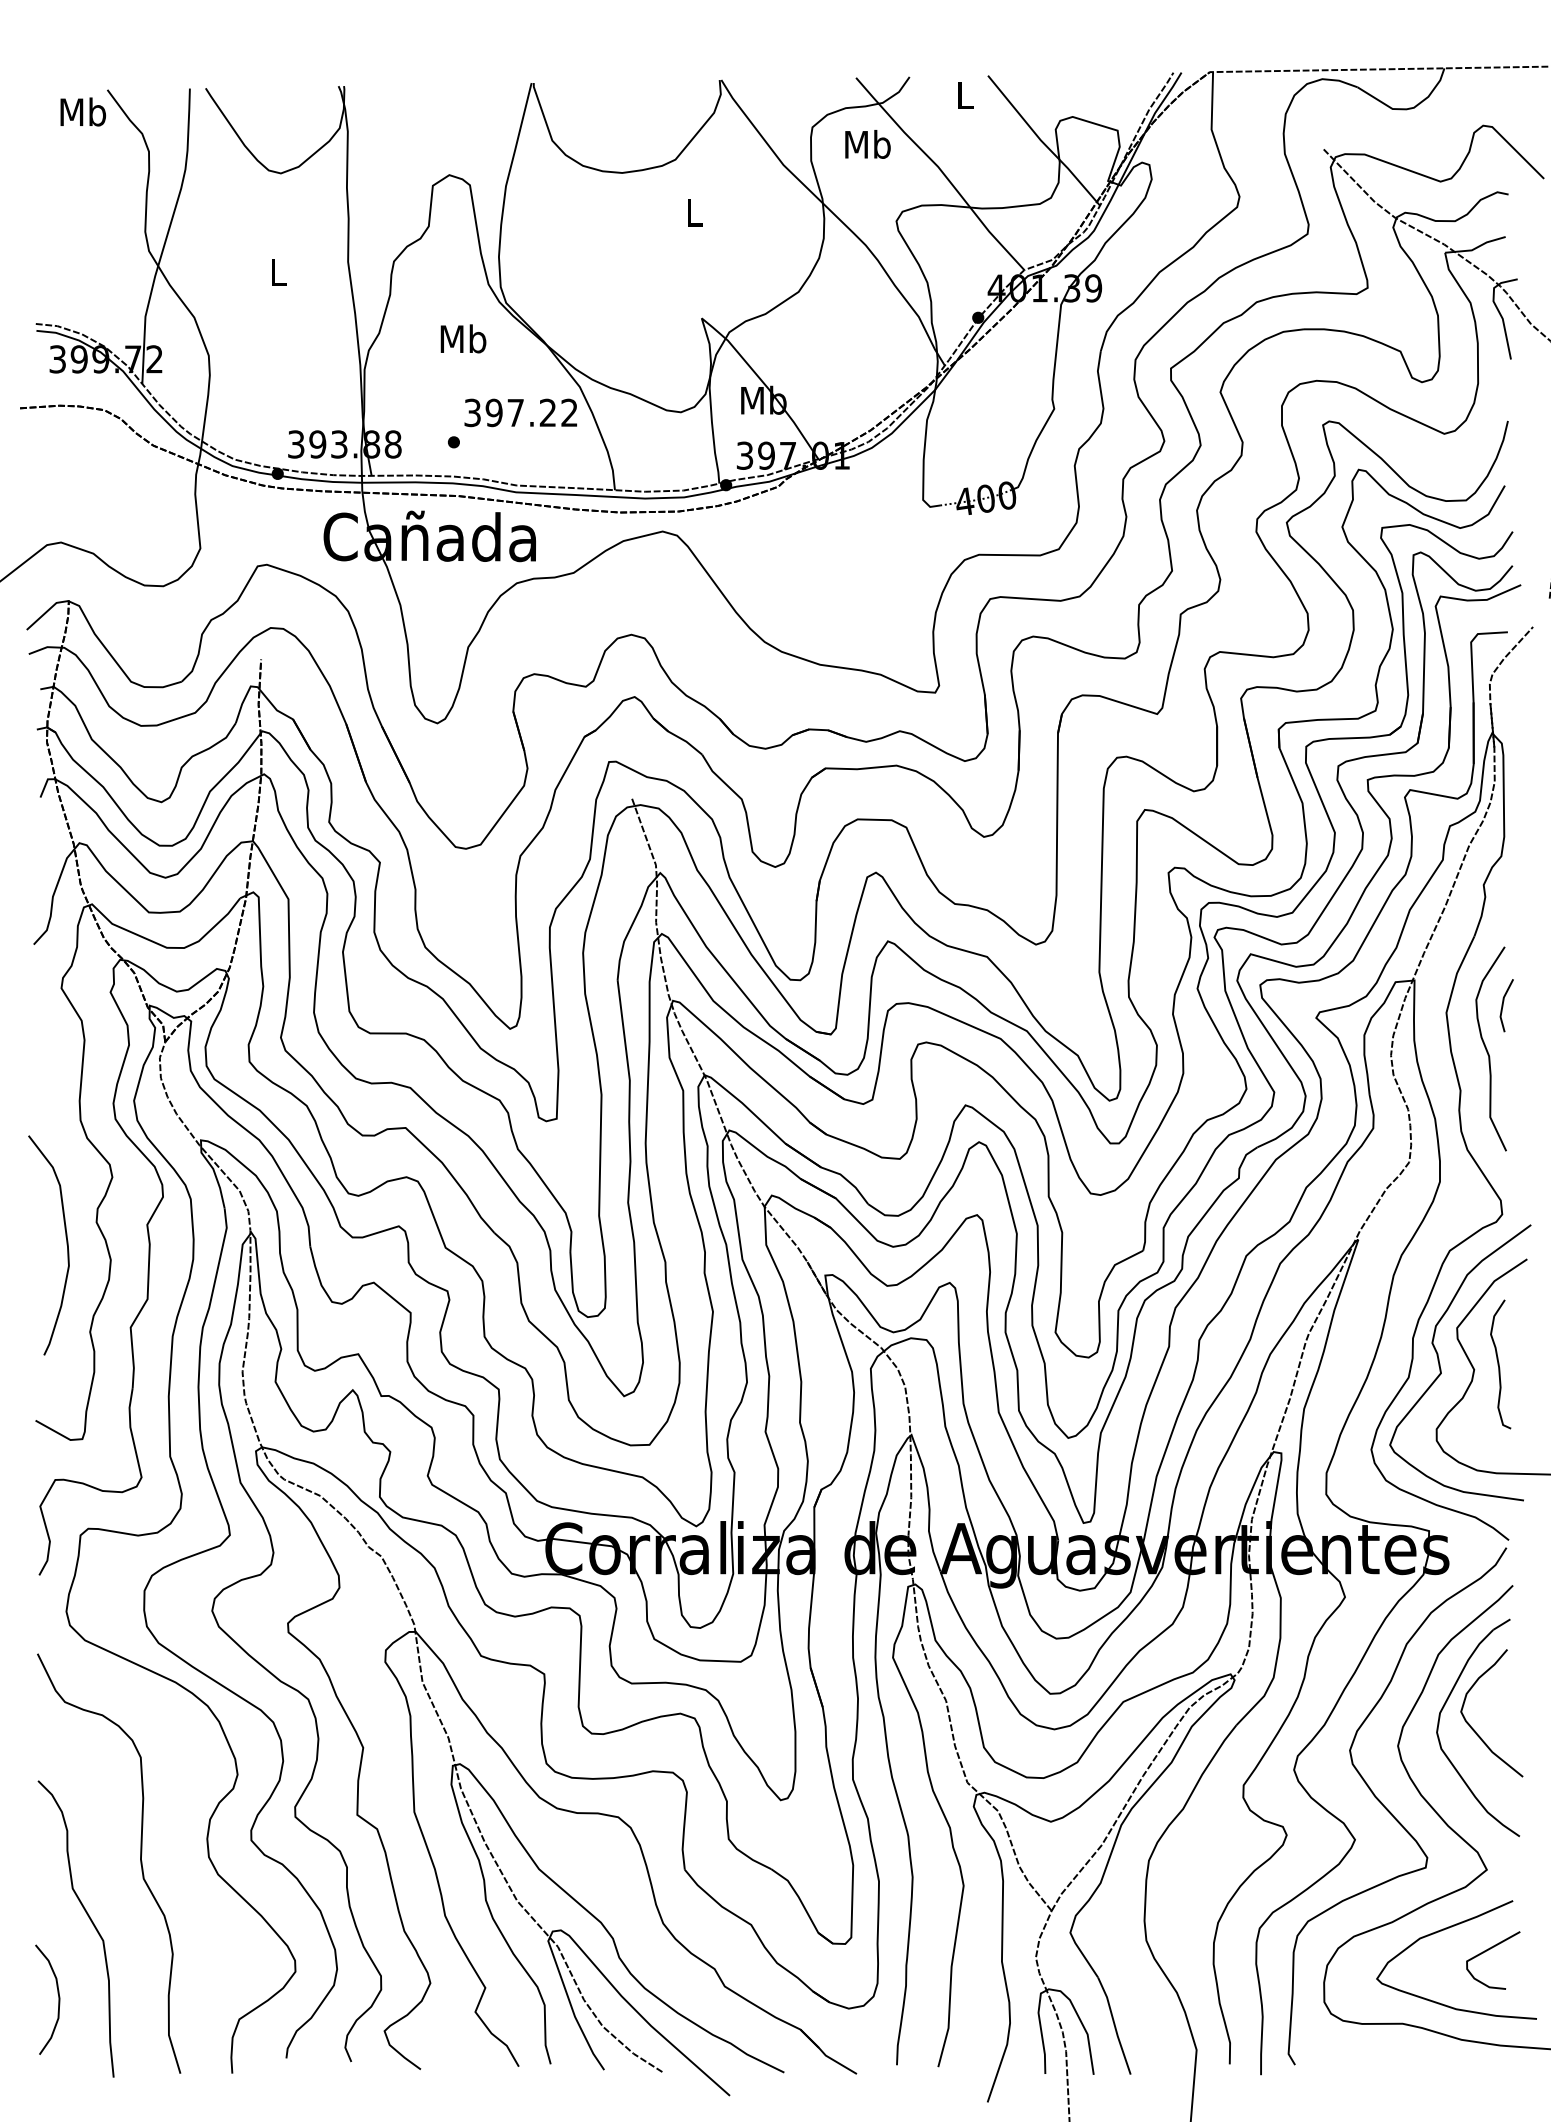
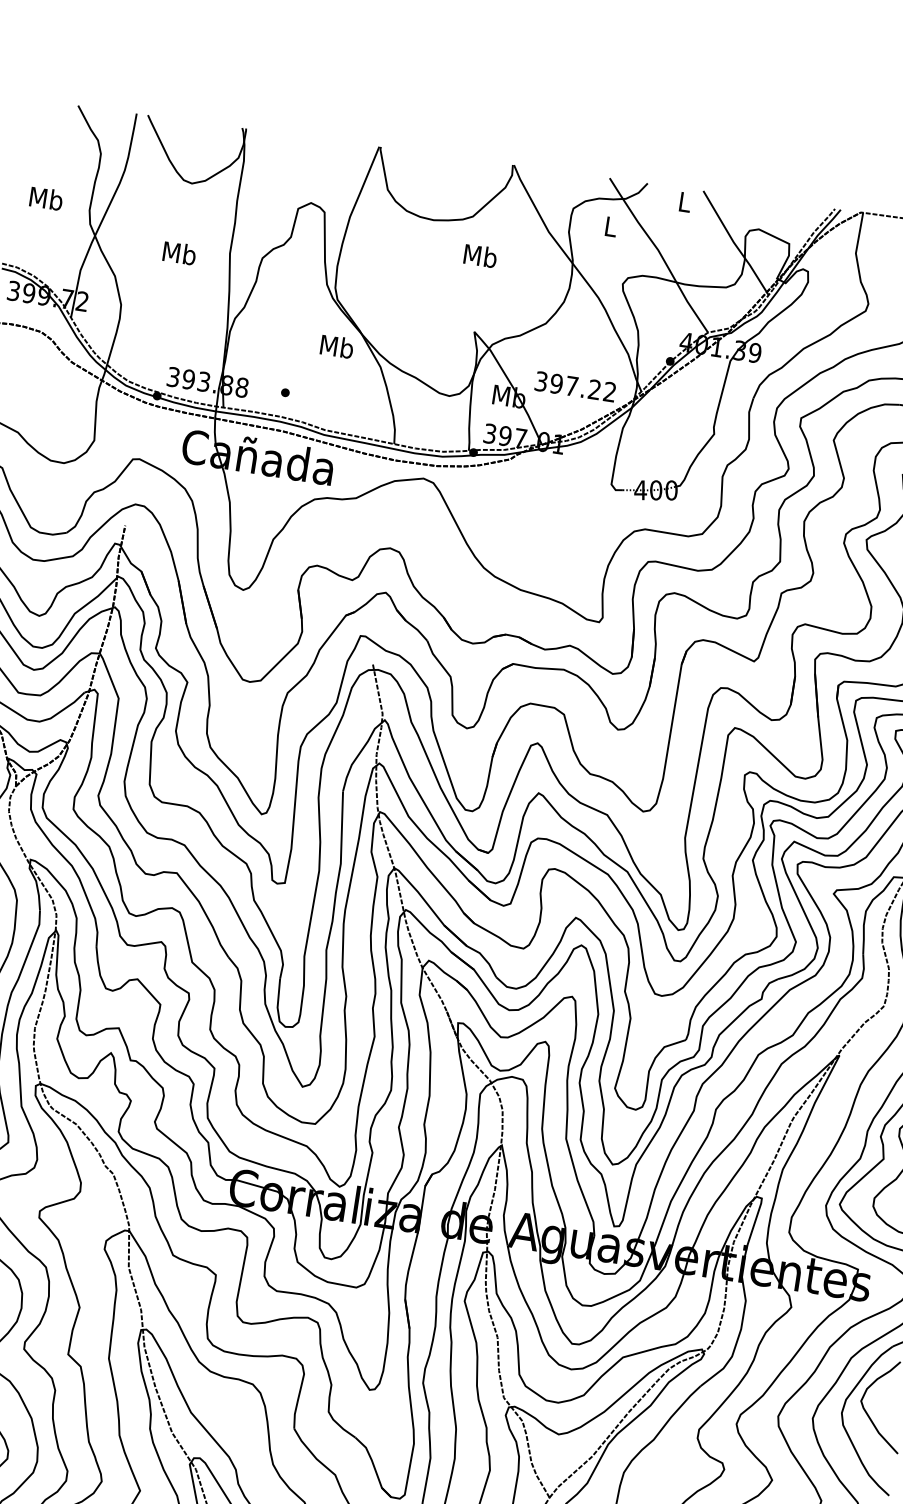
text: (82, 111) -> (45, 198), moved
text: (867, 144) -> (610, 226), Mb -> L
text: (694, 212) -> (480, 256), L -> Mb
text: (278, 271) -> (179, 252), L -> Mb
text: (463, 338) -> (337, 346), moved
text: (520, 412) -> (575, 386), moved

